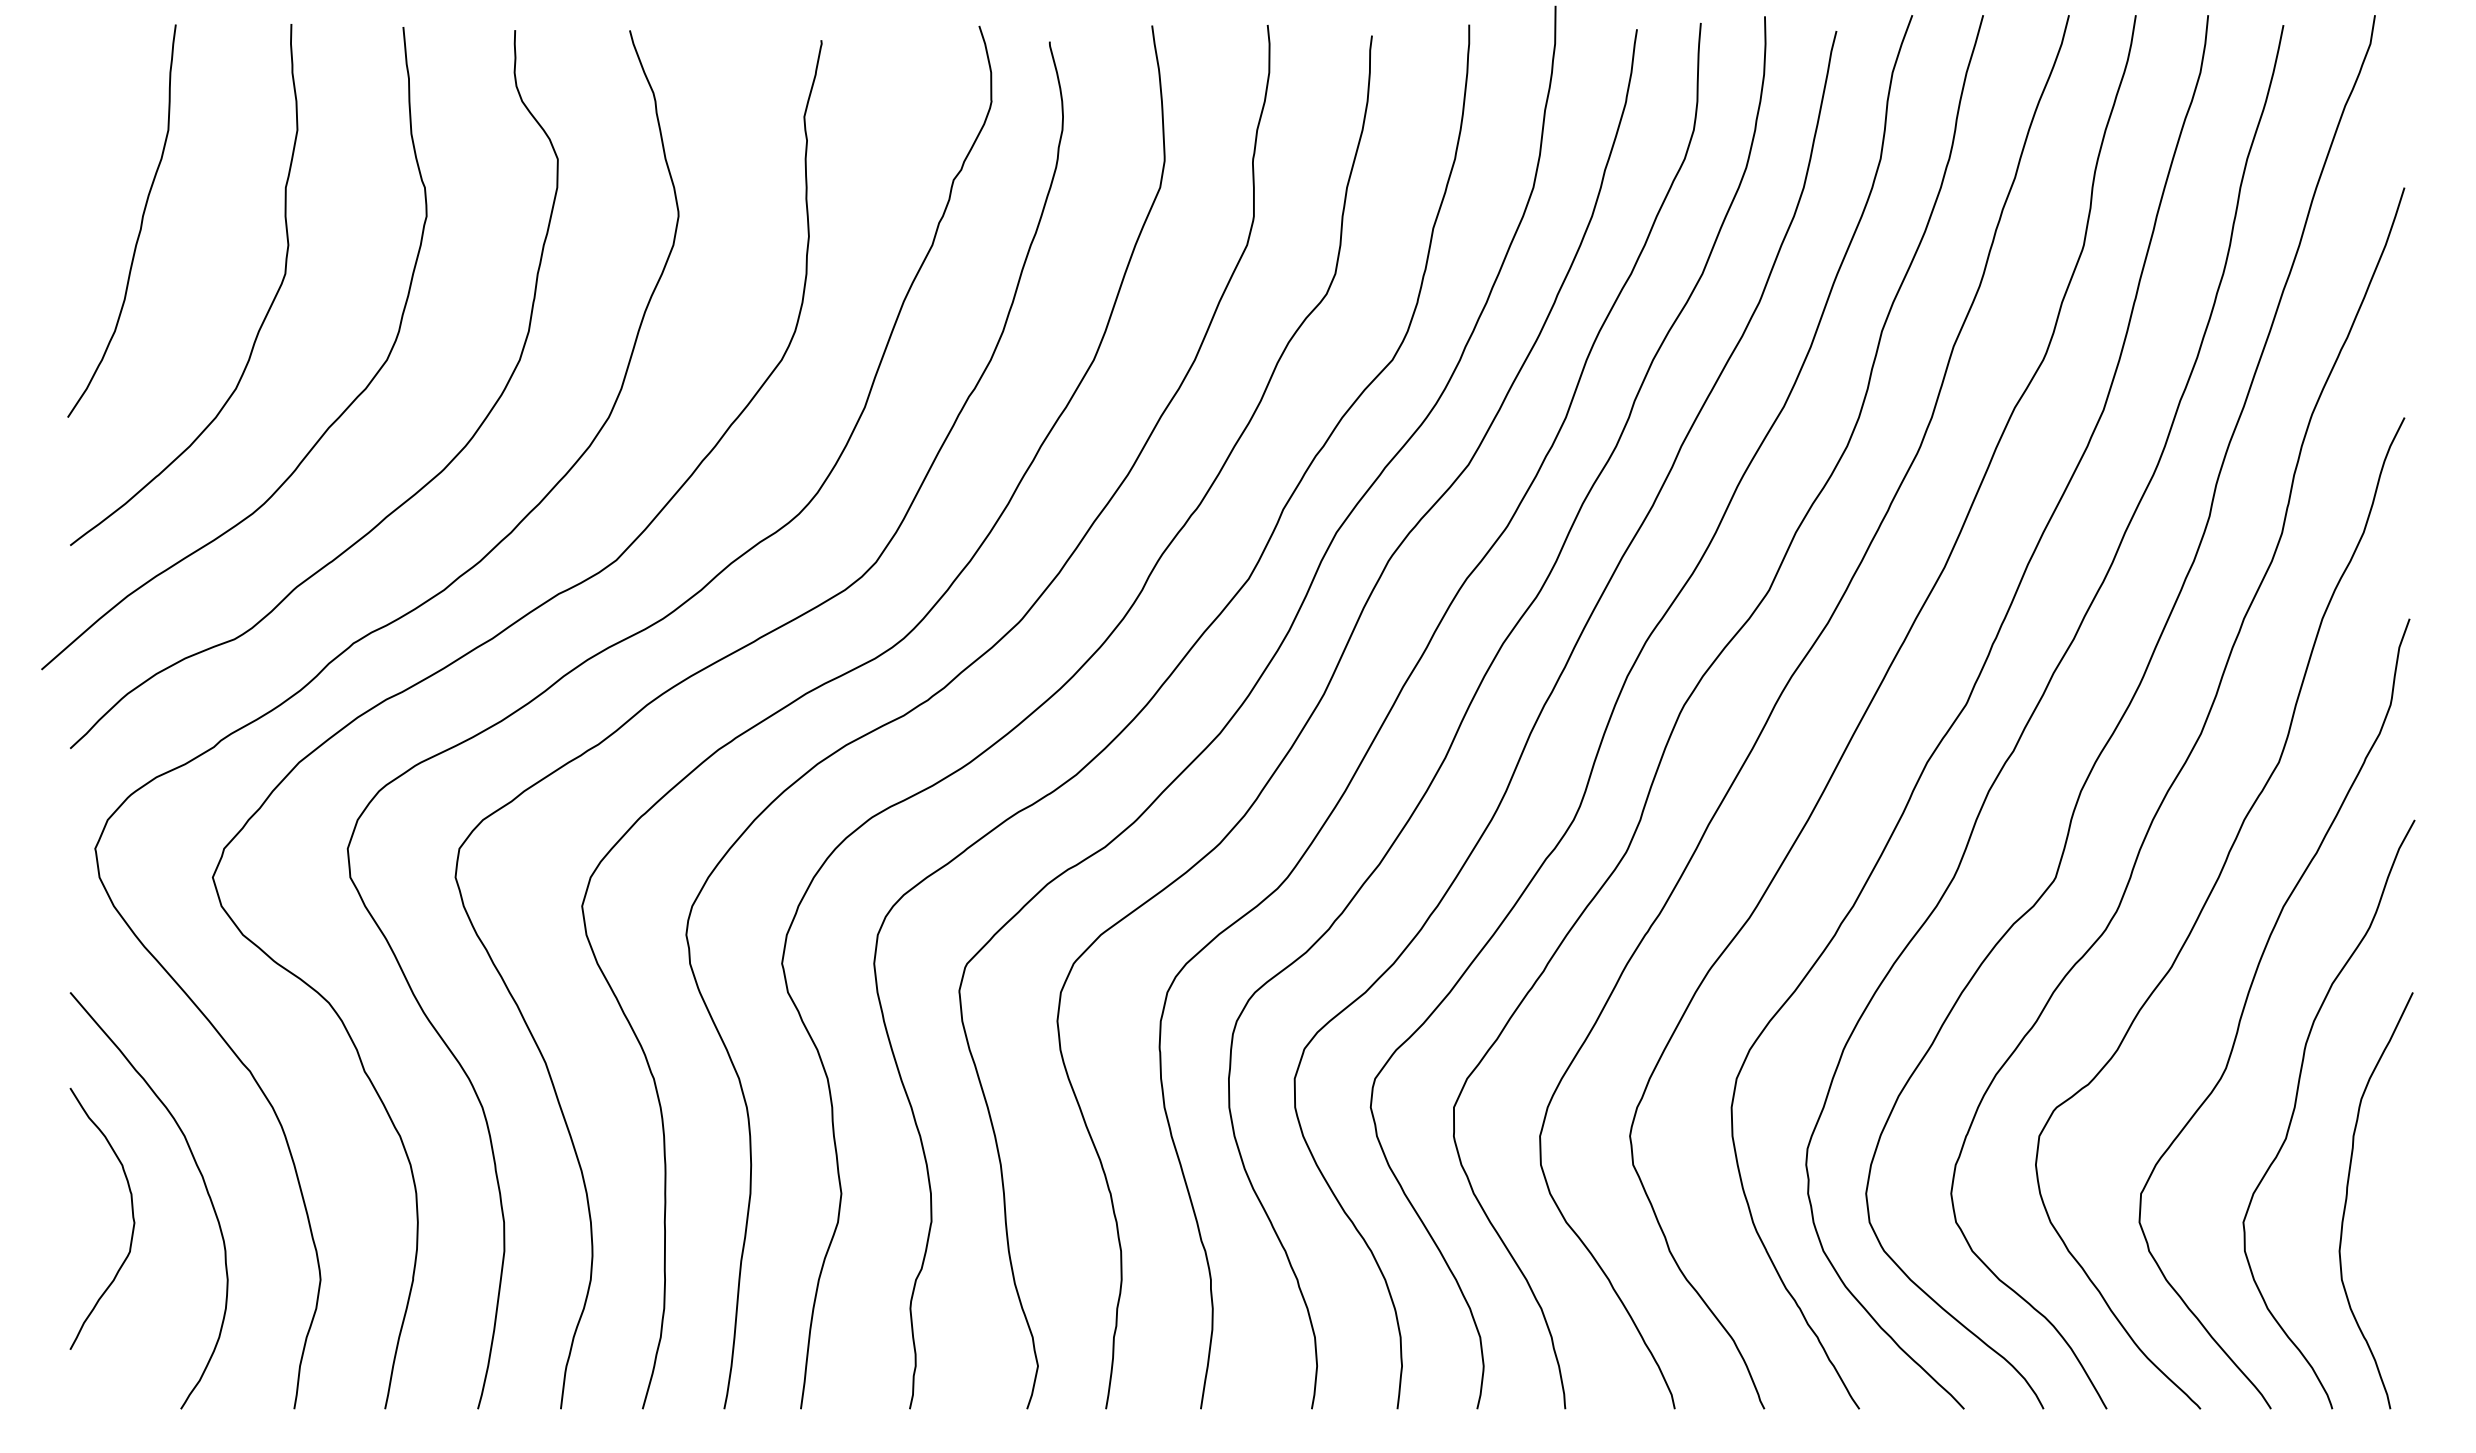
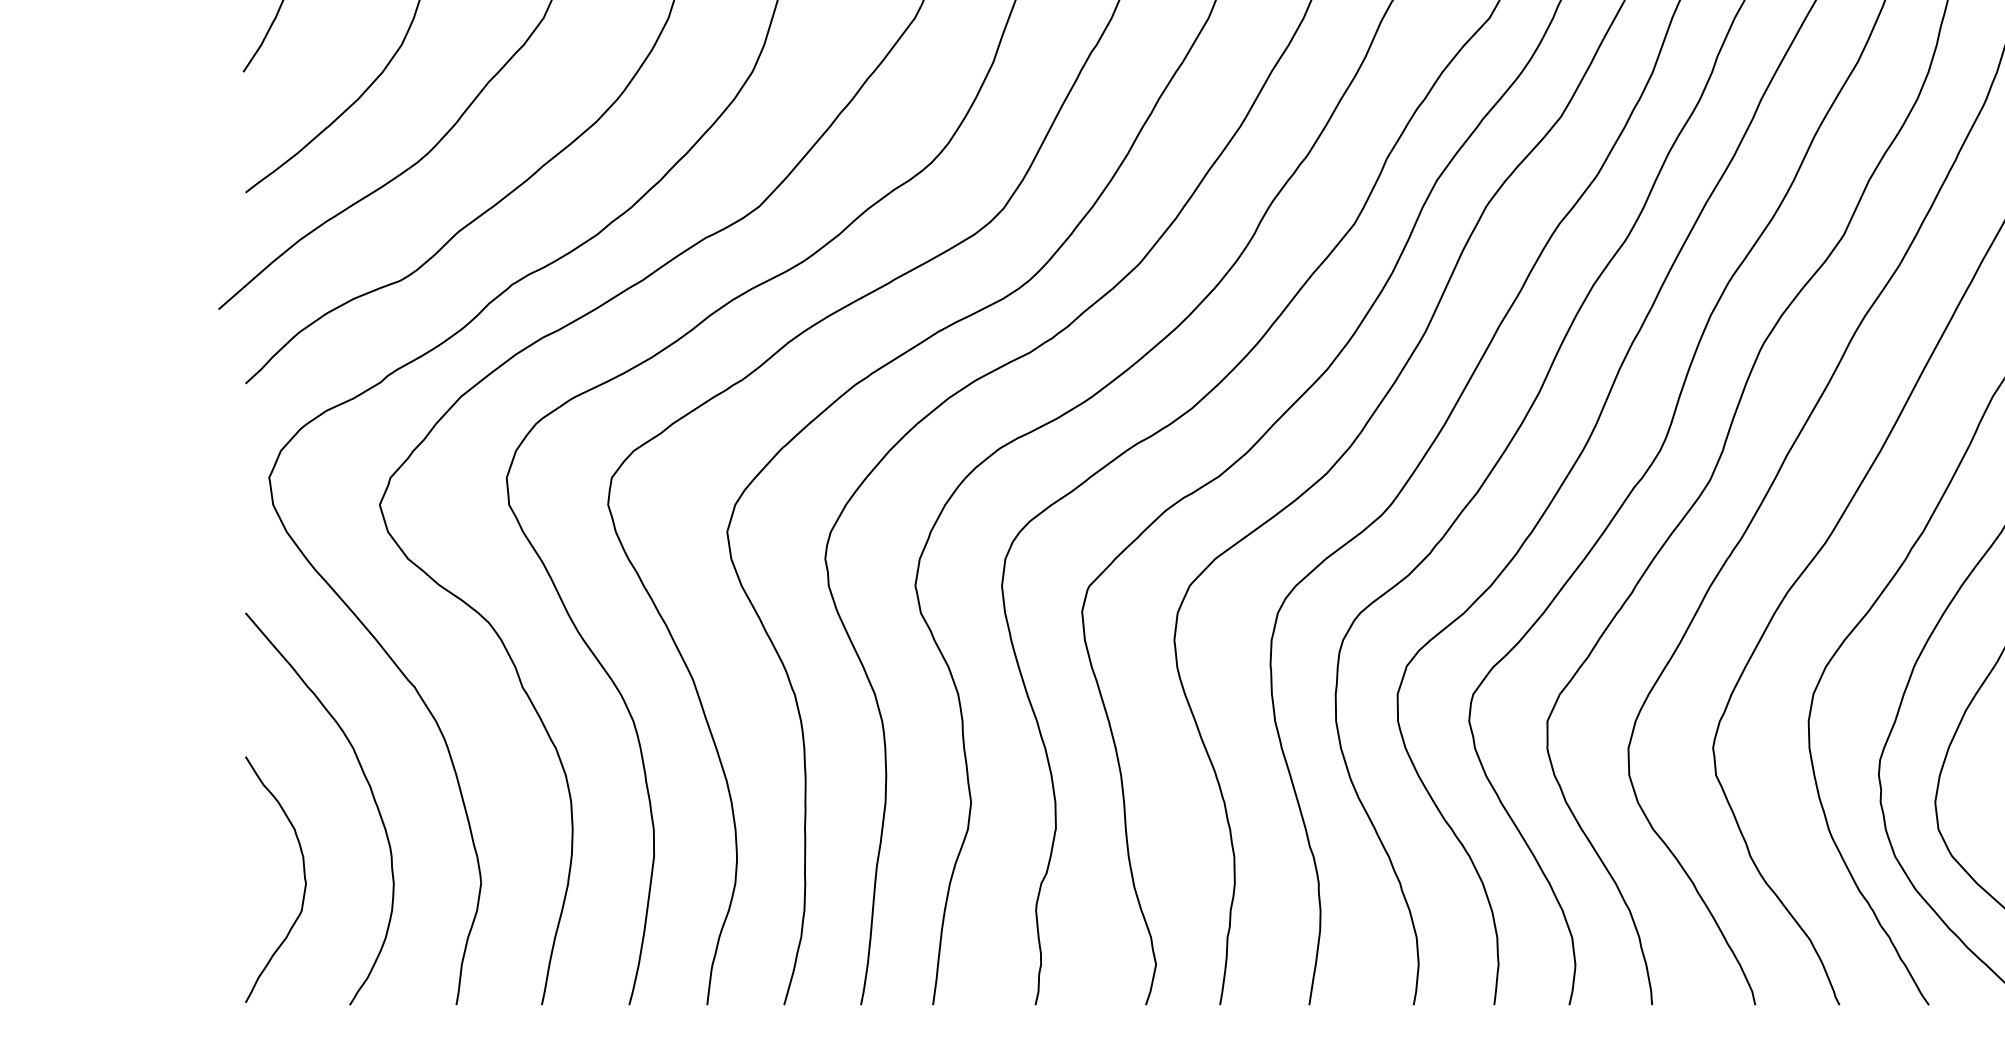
curve: (132, 1218) -> (304, 879), moved

